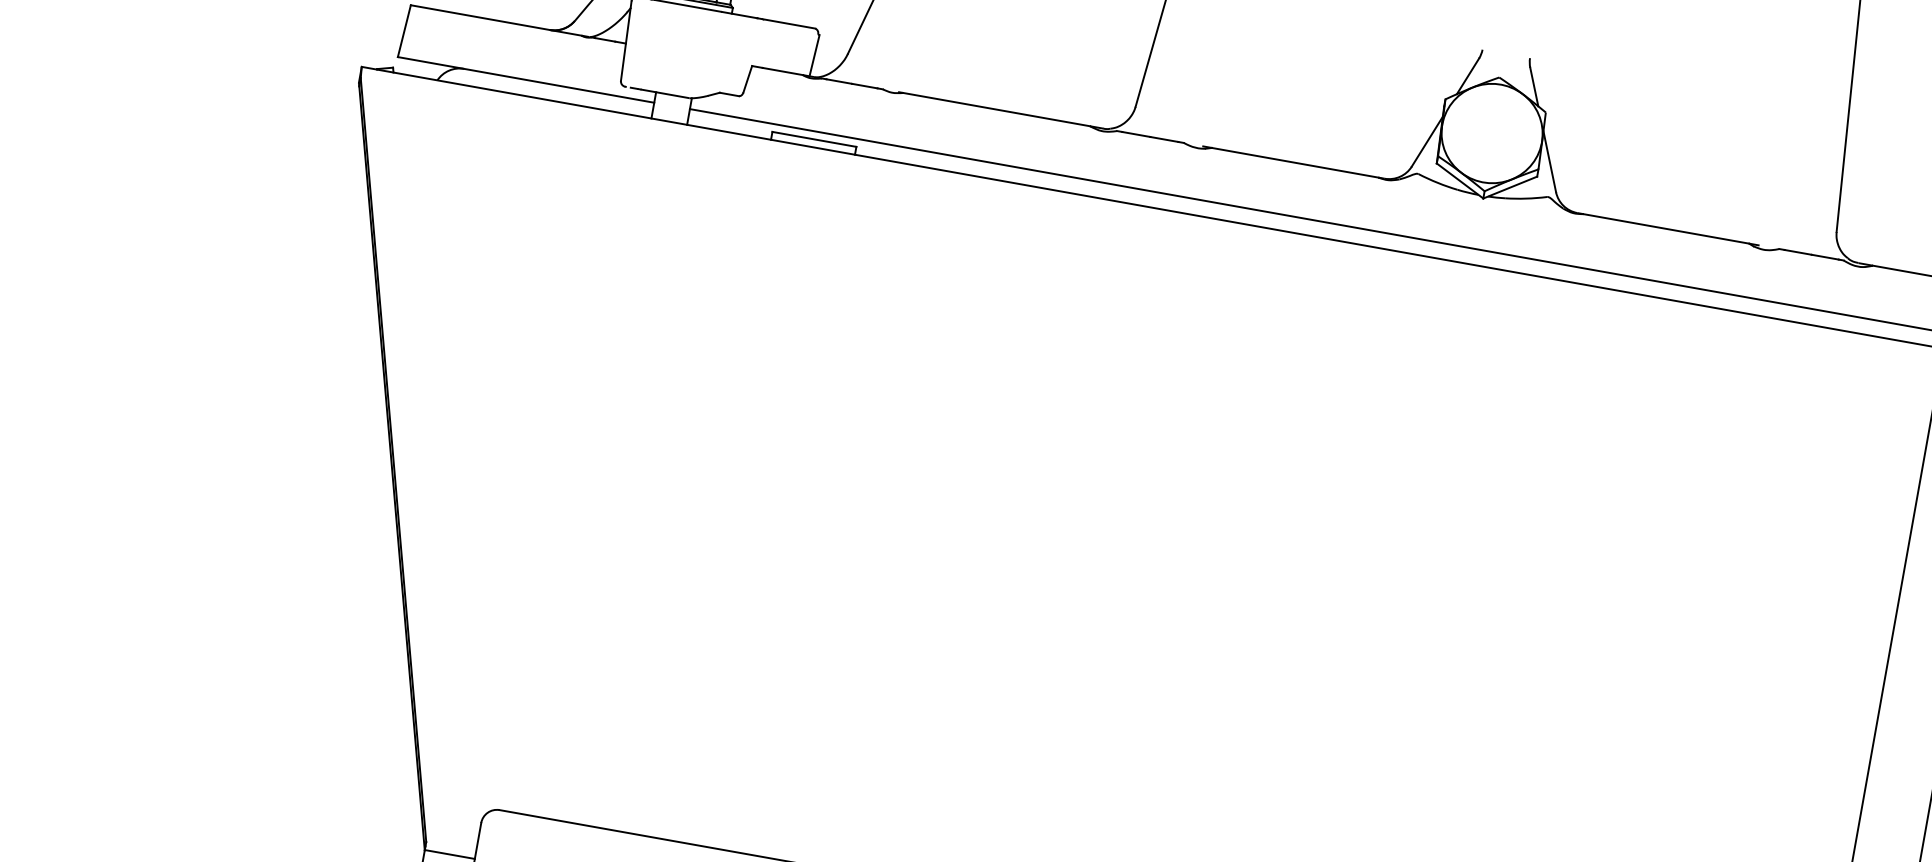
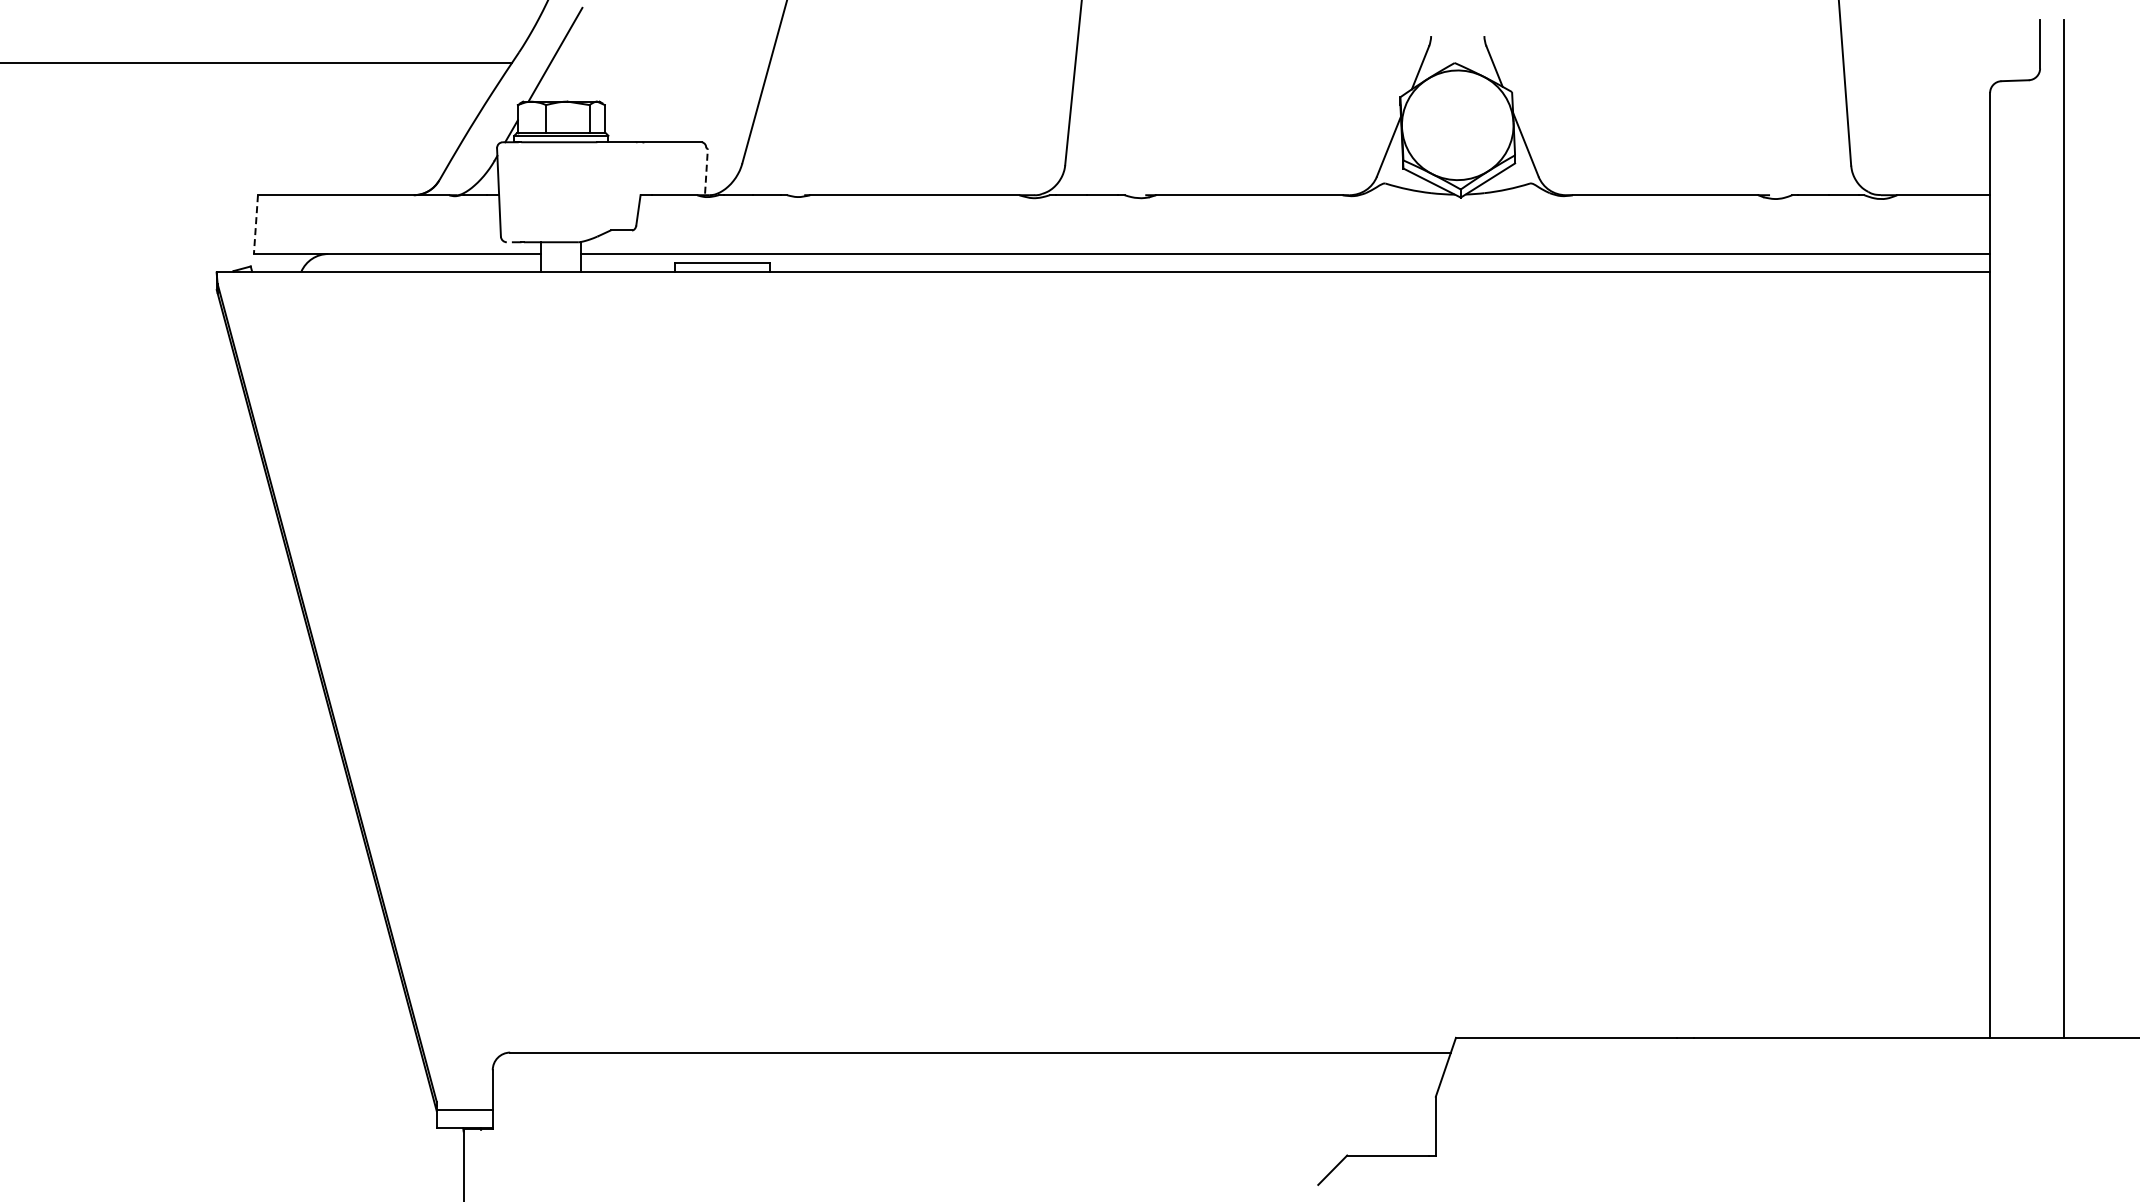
line: (403, 31) -> (255, 225), solid -> dashed
line: (814, 55) -> (706, 171), solid -> dashed

